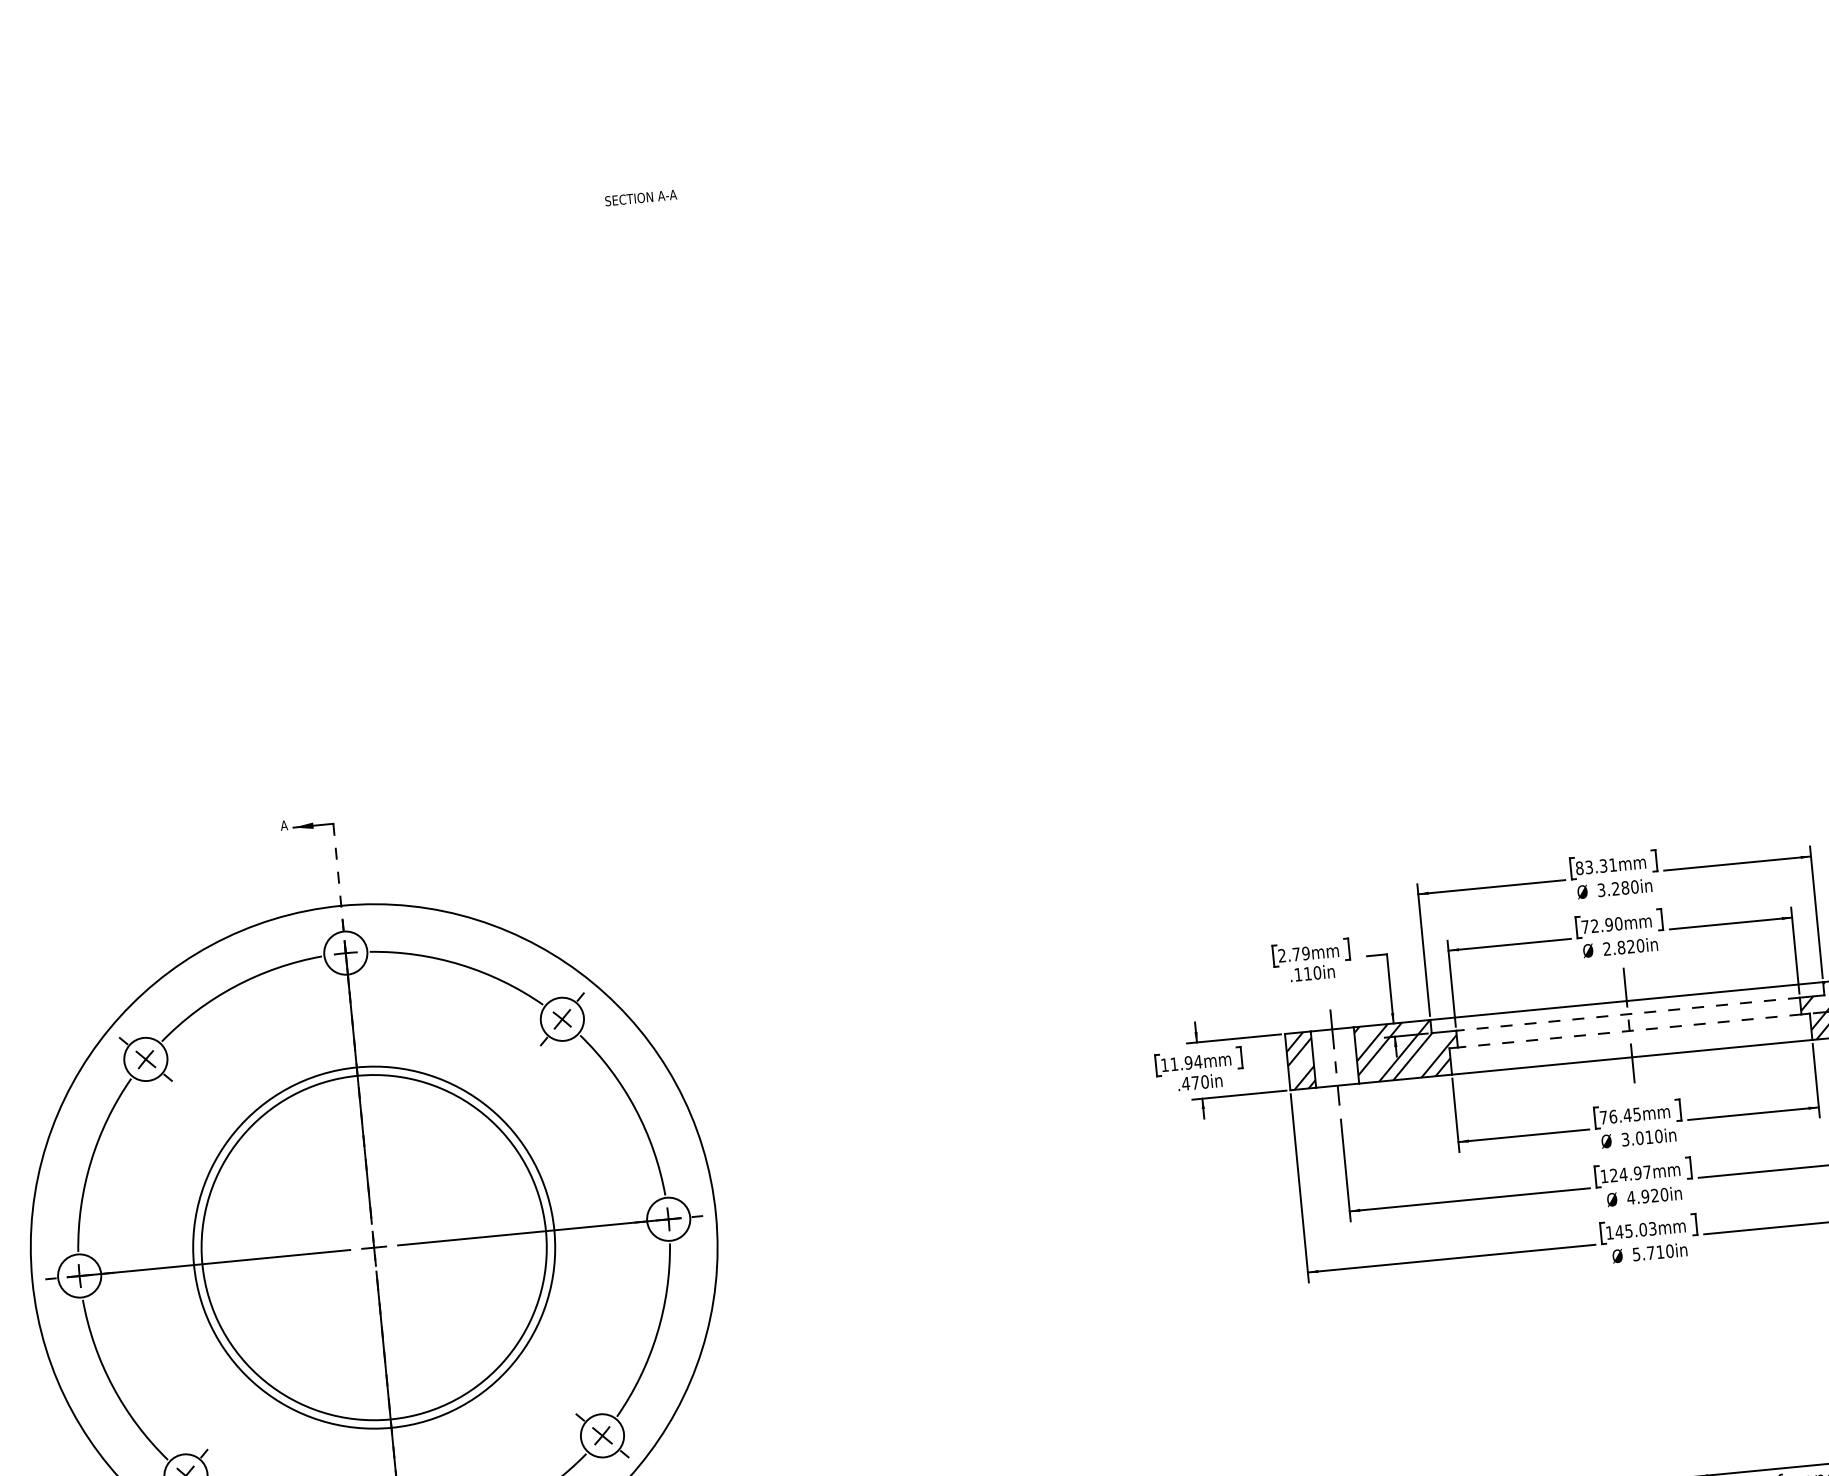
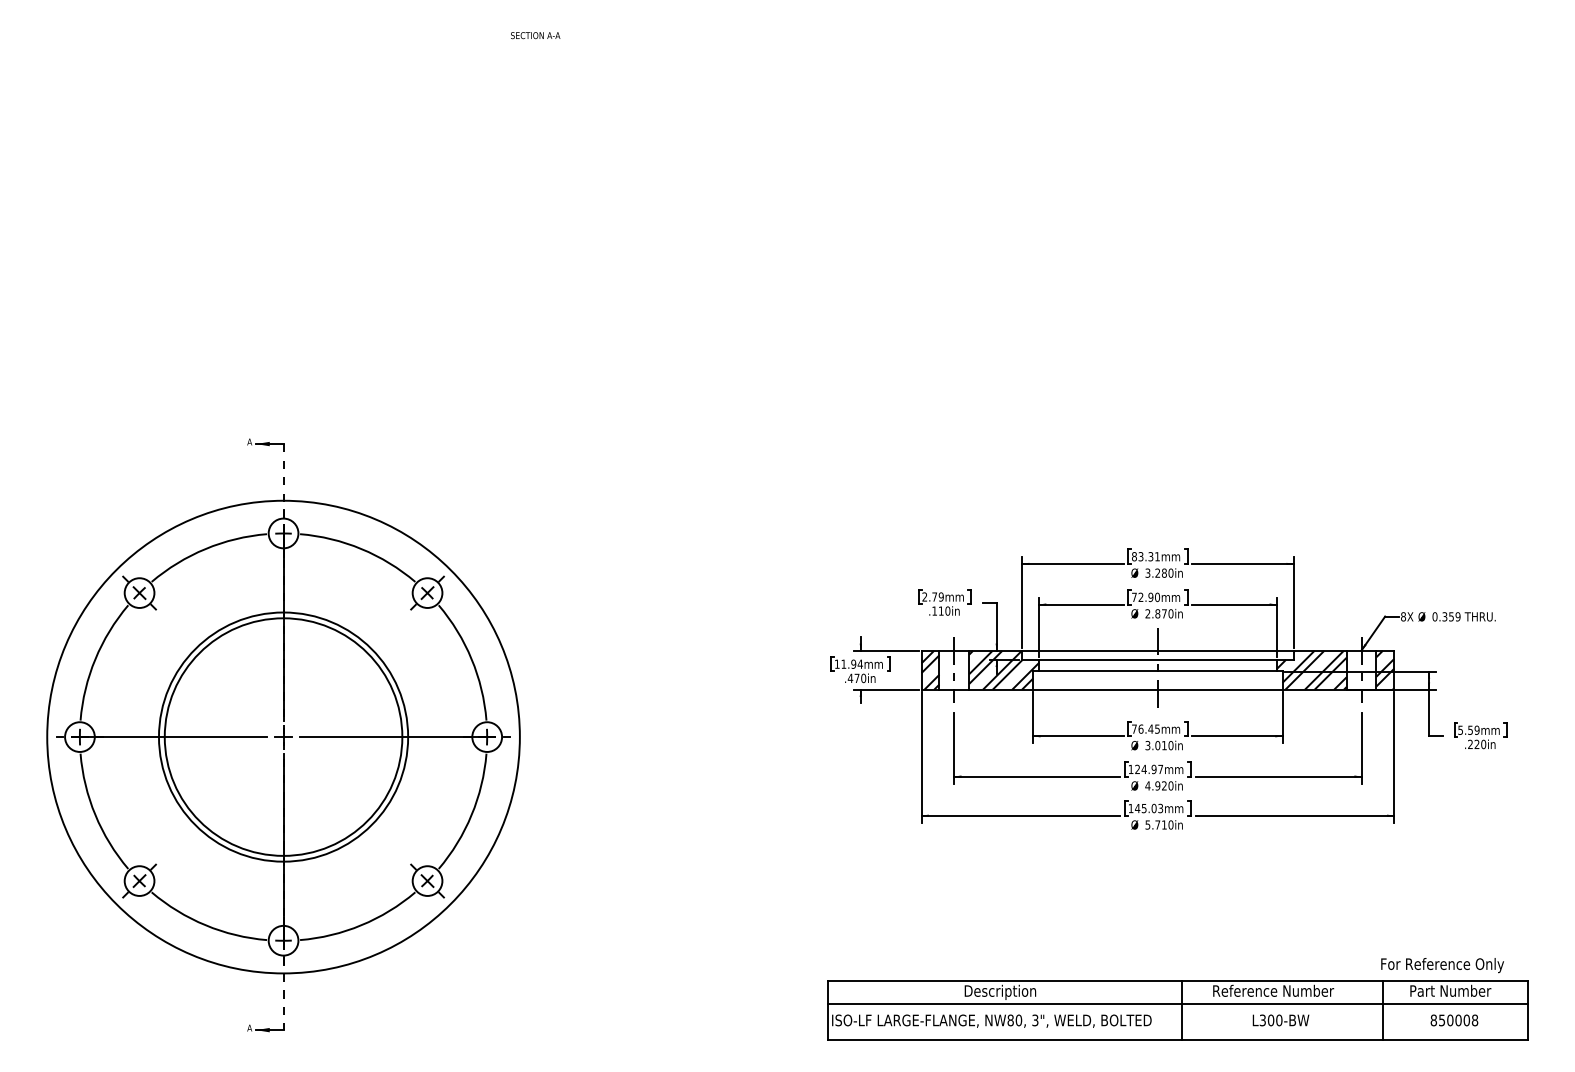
text: (1631, 946) -> (1164, 613), 2.820in -> 2.870in
line: (1627, 1013) -> (1157, 659), dashed -> solid
line: (1629, 1031) -> (1157, 671), dashed -> solid

